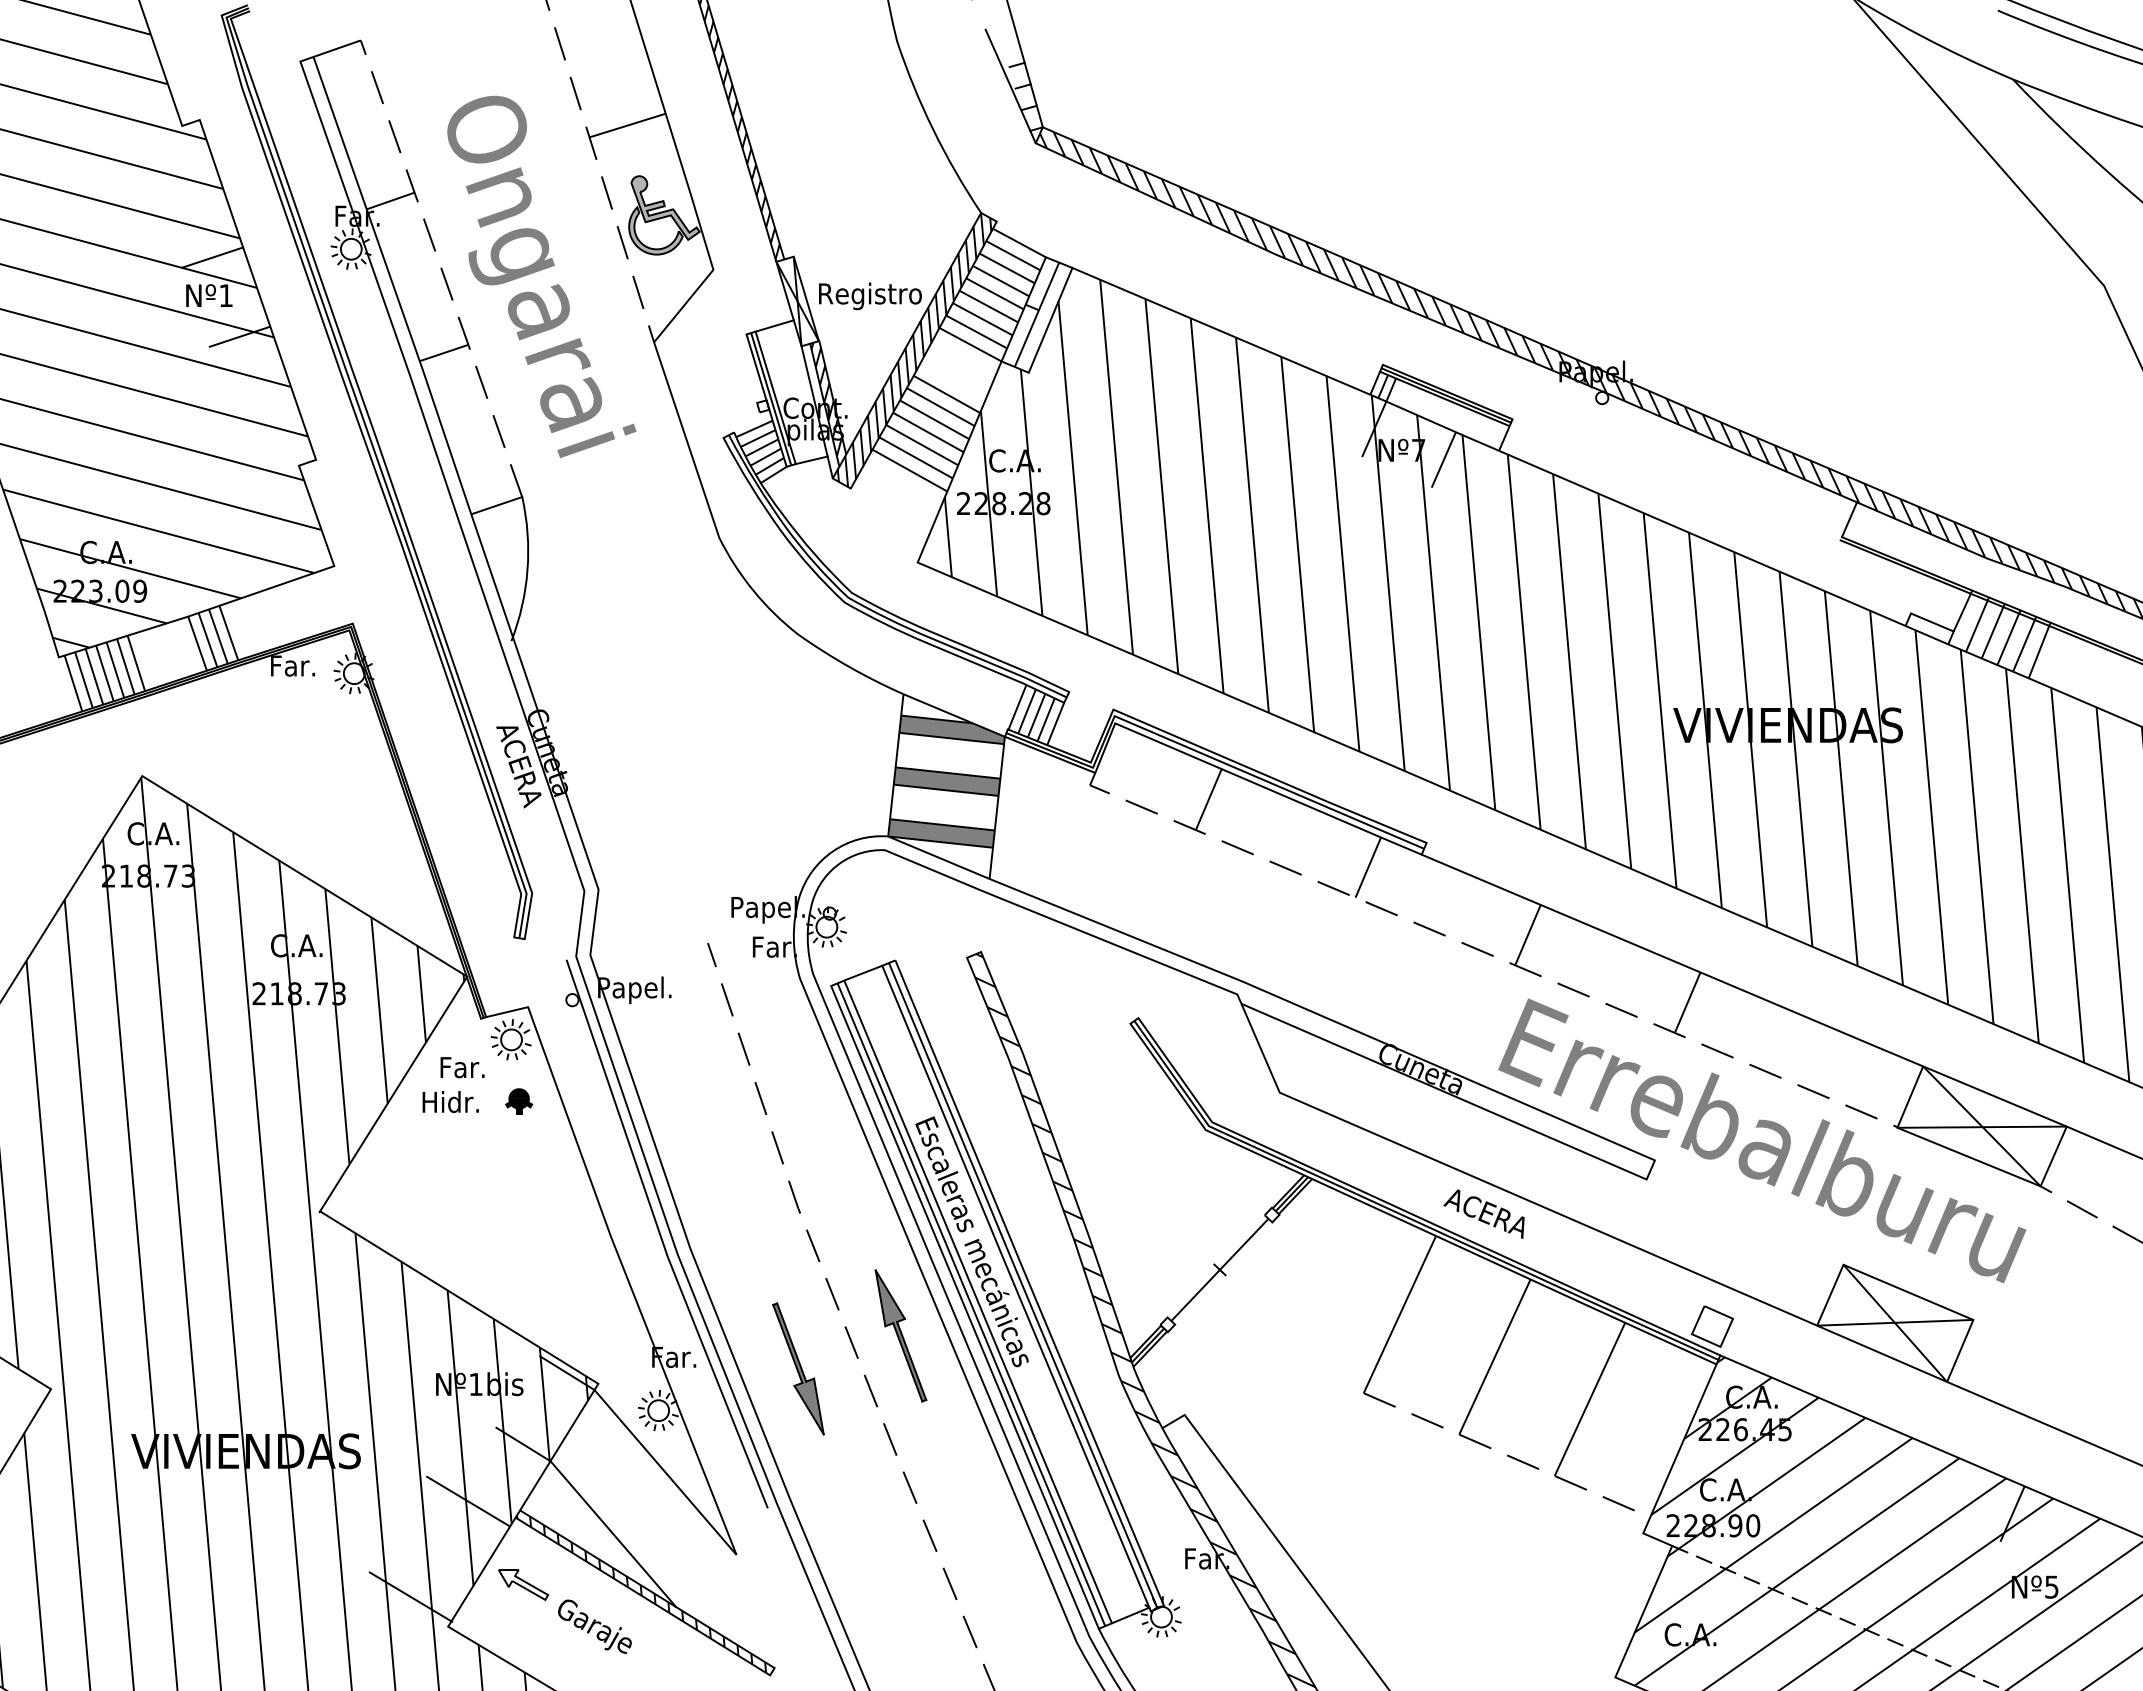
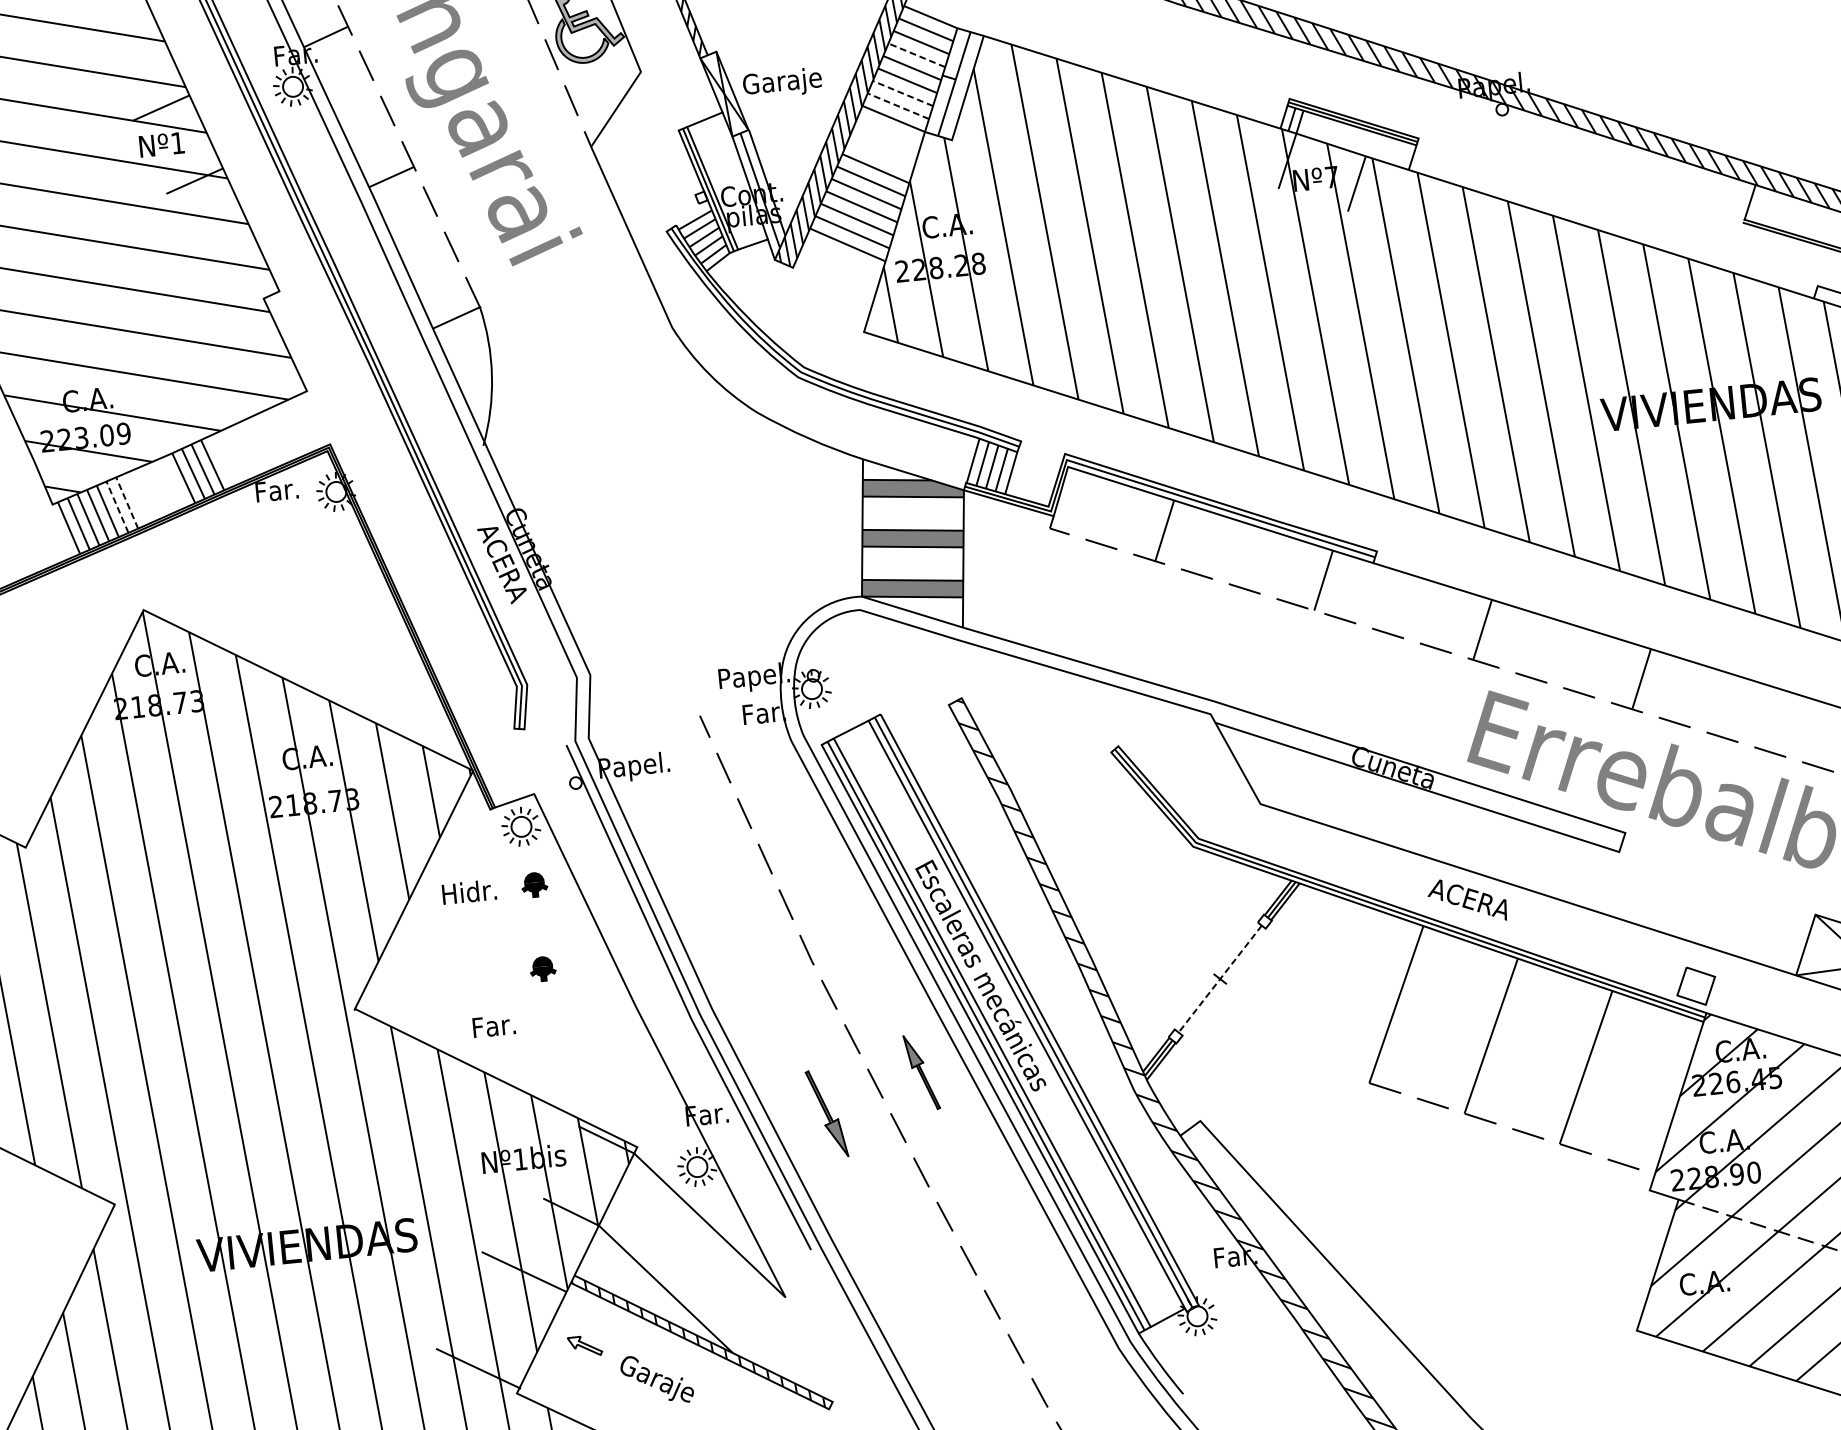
line: (1000, 280) -> (916, 54), solid -> dashed
text: (869, 296) -> (792, 82), Registro -> Garaje
line: (982, 319) -> (902, 93), solid -> dashed
line: (976, 332) -> (898, 106), solid -> dashed
hatch: (826, 398) -> (761, 184), removed
line: (136, 662) -> (127, 502), solid -> dashed
line: (125, 666) -> (117, 506), solid -> dashed
text: (462, 1067) -> (494, 1026), moved
part: (519, 1189) -> (543, 969), added
line: (1219, 1269) -> (1219, 978), solid -> dashed
part: (900, 1335) -> (921, 1072), size x0.6
part: (798, 1368) -> (827, 1113), size x0.7
part: (523, 1584) -> (584, 1346), size x0.7

